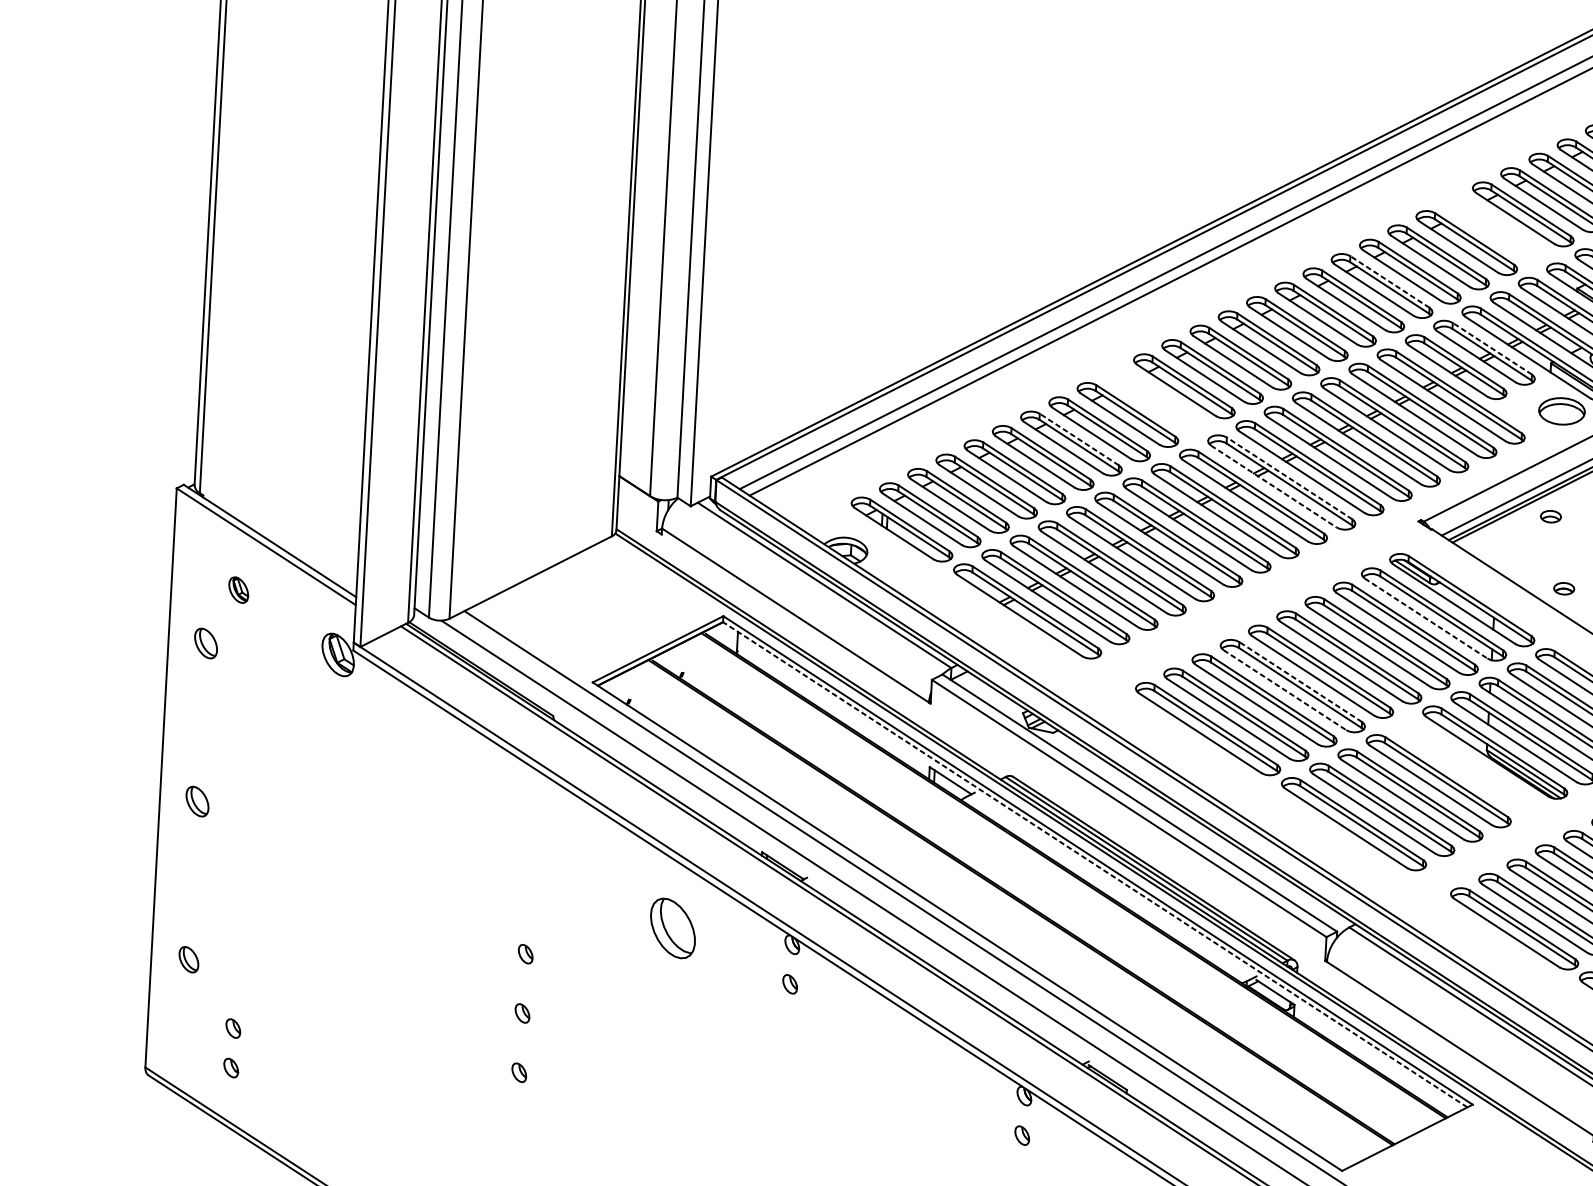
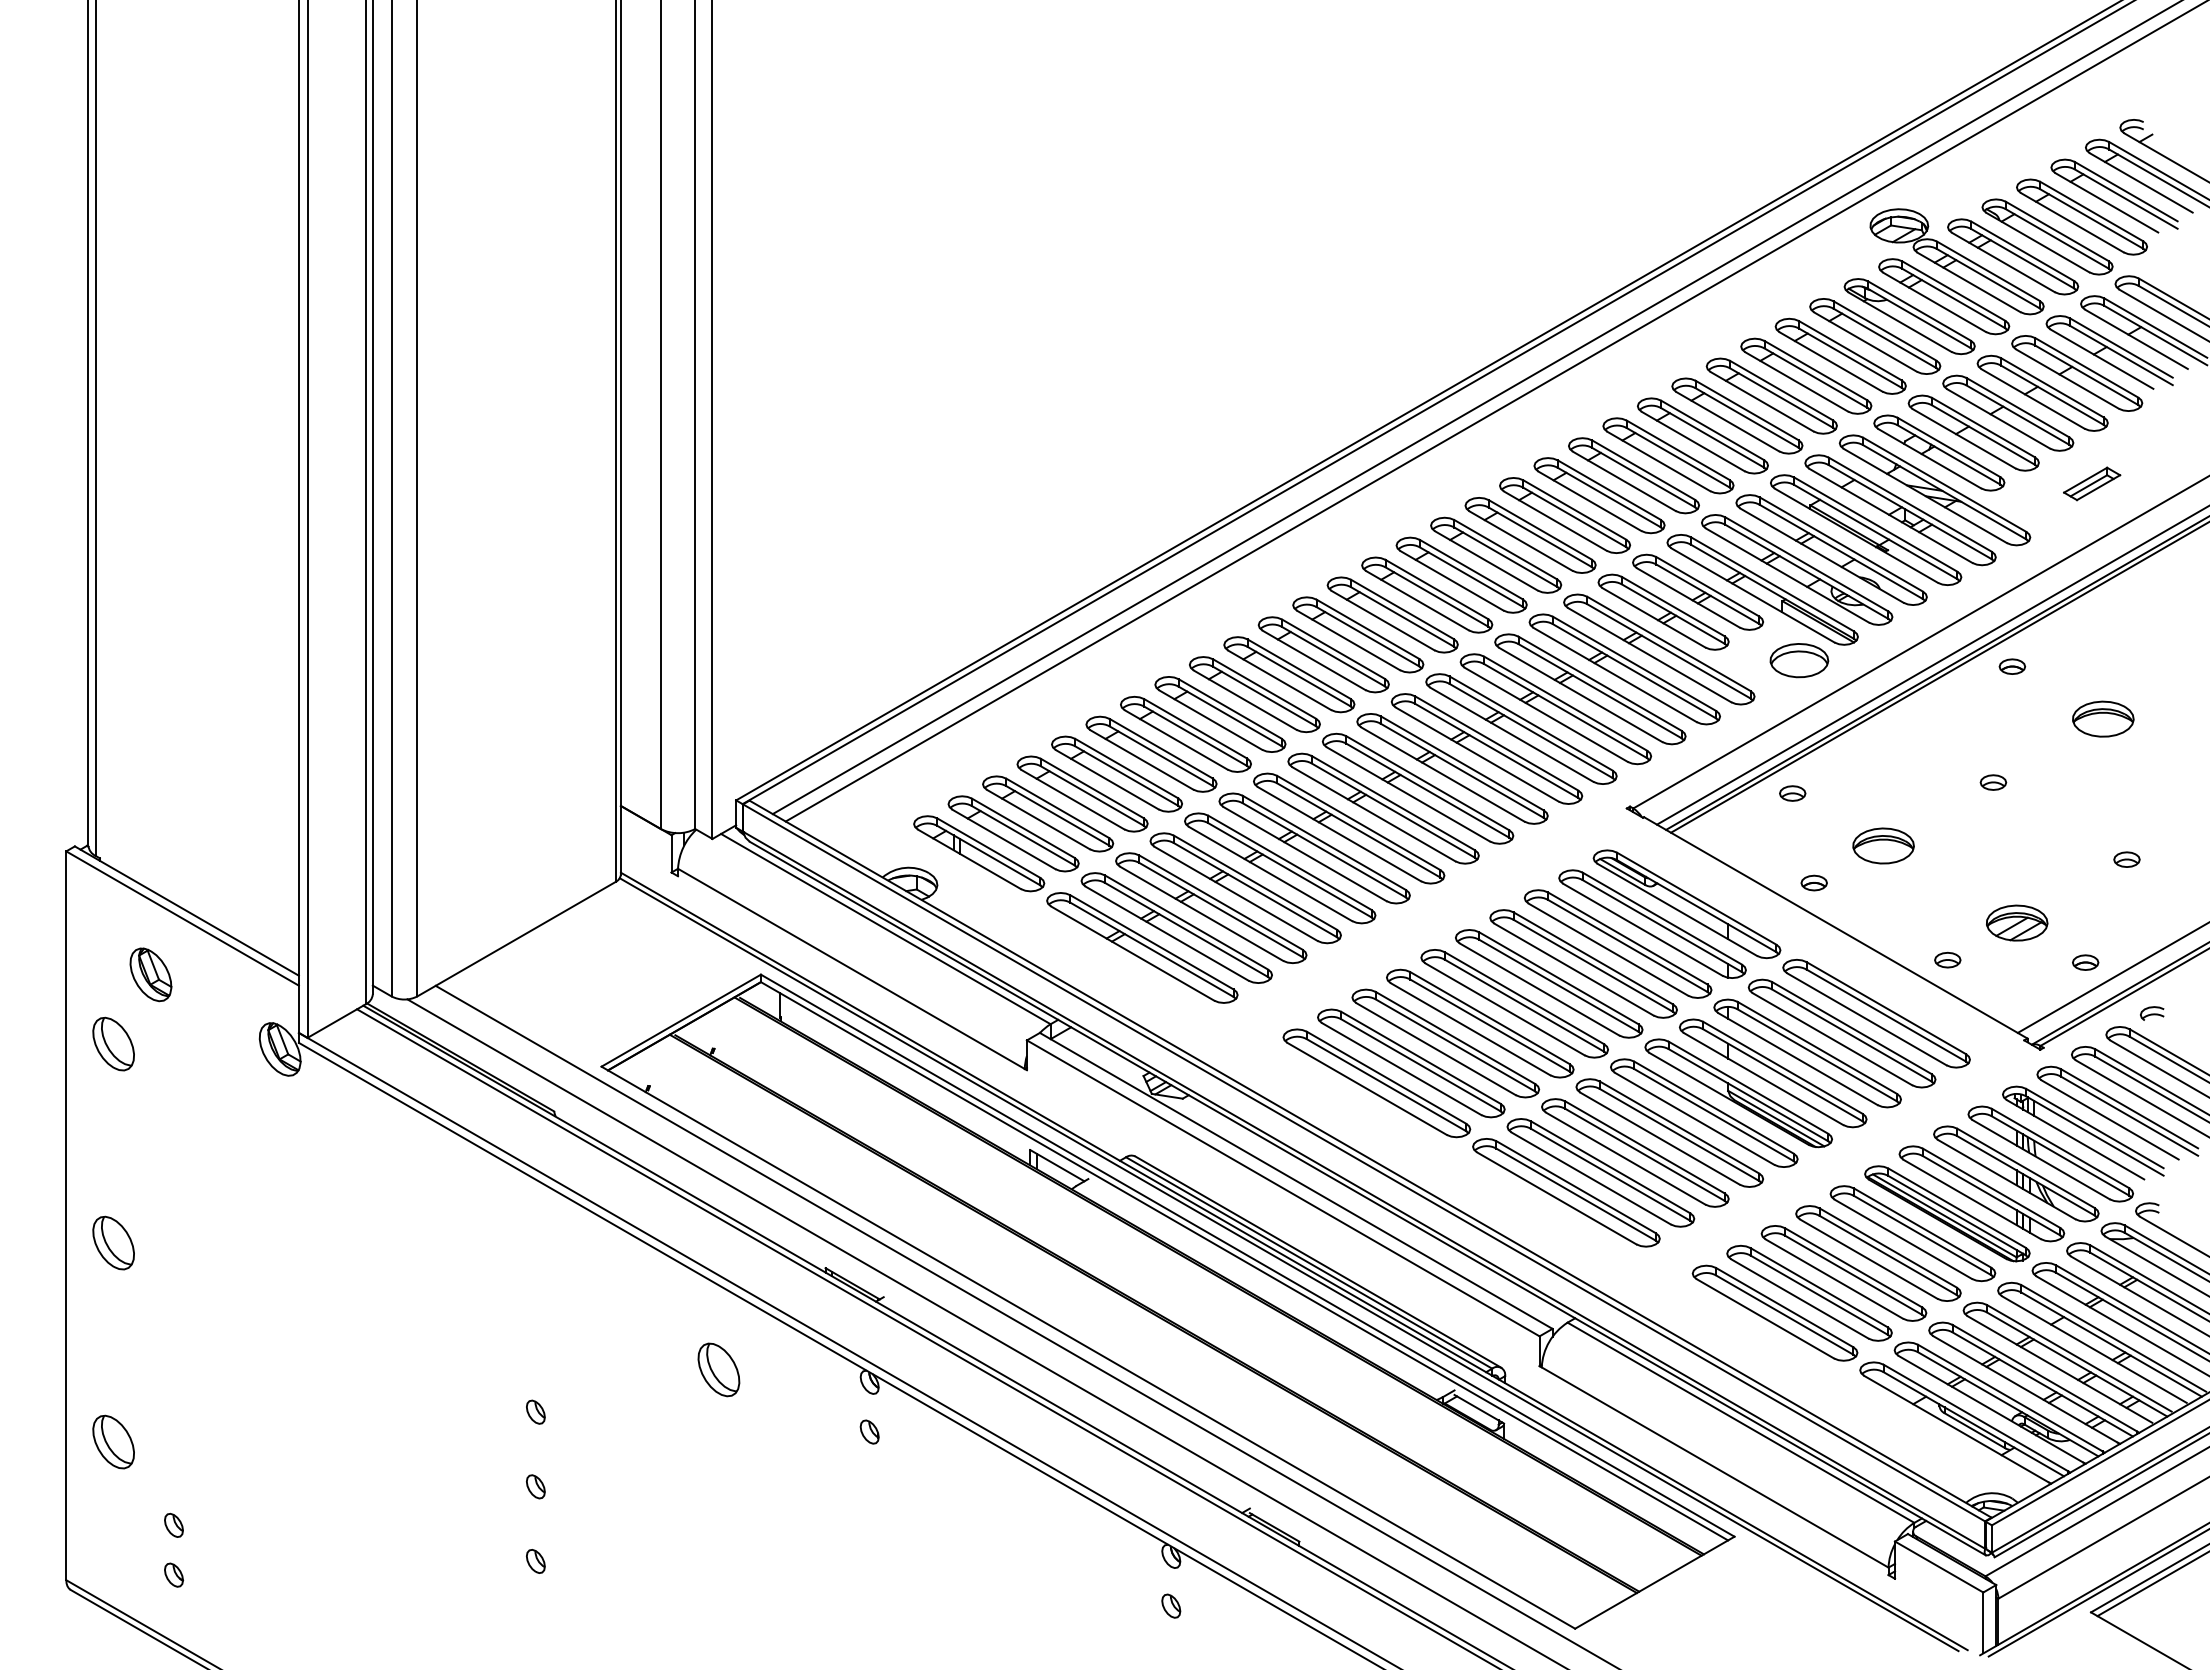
part: (1494, 228) -> (1702, 435), added
line: (1389, 281) -> (1574, 509), dashed -> solid
line: (1492, 348) -> (1707, 586), dashed -> solid
part: (1156, 400) -> (1289, 674), added
line: (1079, 439) -> (1195, 728), dashed -> solid
line: (1289, 478) -> (1461, 763), dashed -> solid
line: (1274, 486) -> (1443, 774), dashed -> solid
part: (238, 589) -> (150, 974), size x1.67
line: (1426, 619) -> (1643, 930), dashed -> solid
part: (206, 643) -> (113, 1043), size x1.43
line: (1300, 681) -> (1489, 1017), dashed -> solid
line: (1285, 690) -> (1471, 1029), dashed -> solid
part: (1467, 766) -> (1704, 1112), added
part: (197, 801) -> (113, 1242), size x1.43
line: (1095, 864) -> (1244, 1261), dashed -> solid
part: (672, 928) -> (718, 1369), size x0.71
part: (188, 959) -> (113, 1441), size x1.67

